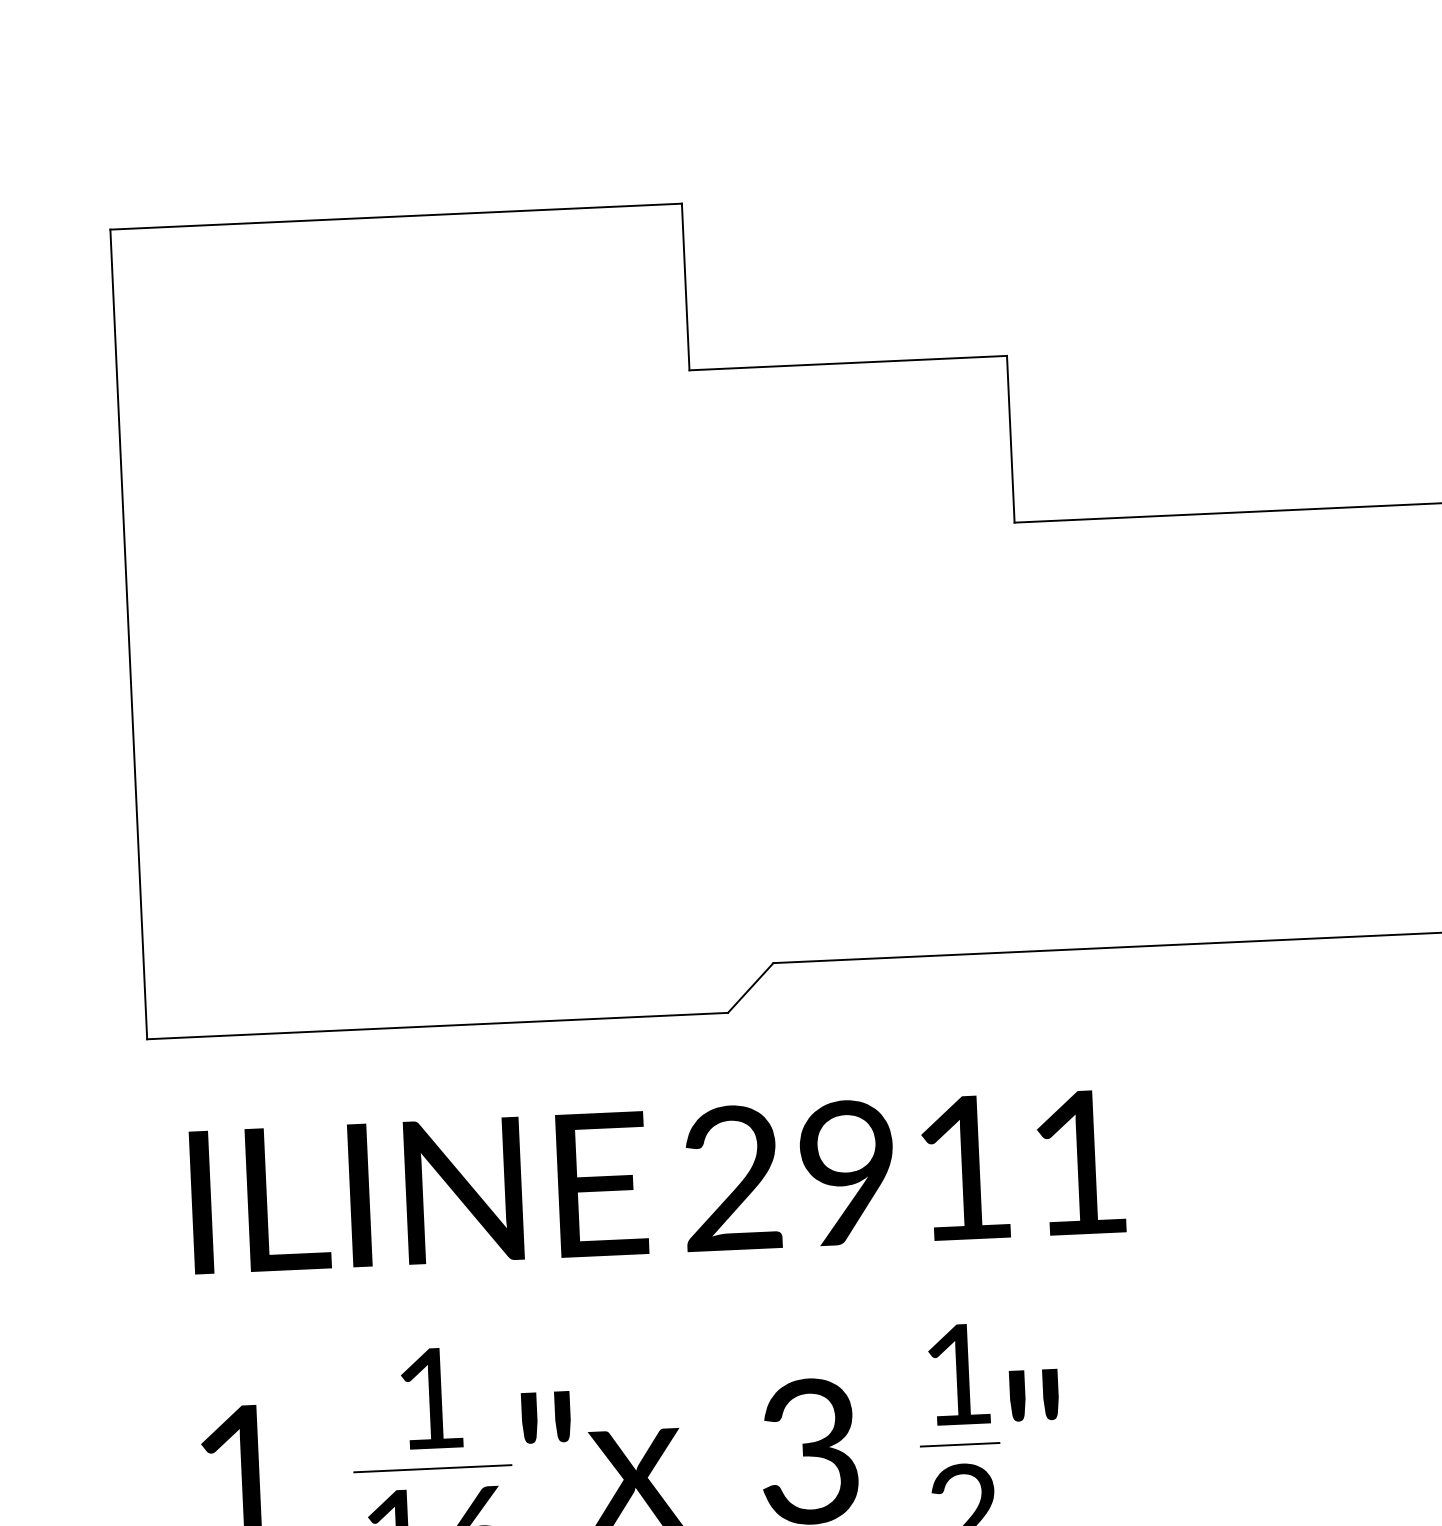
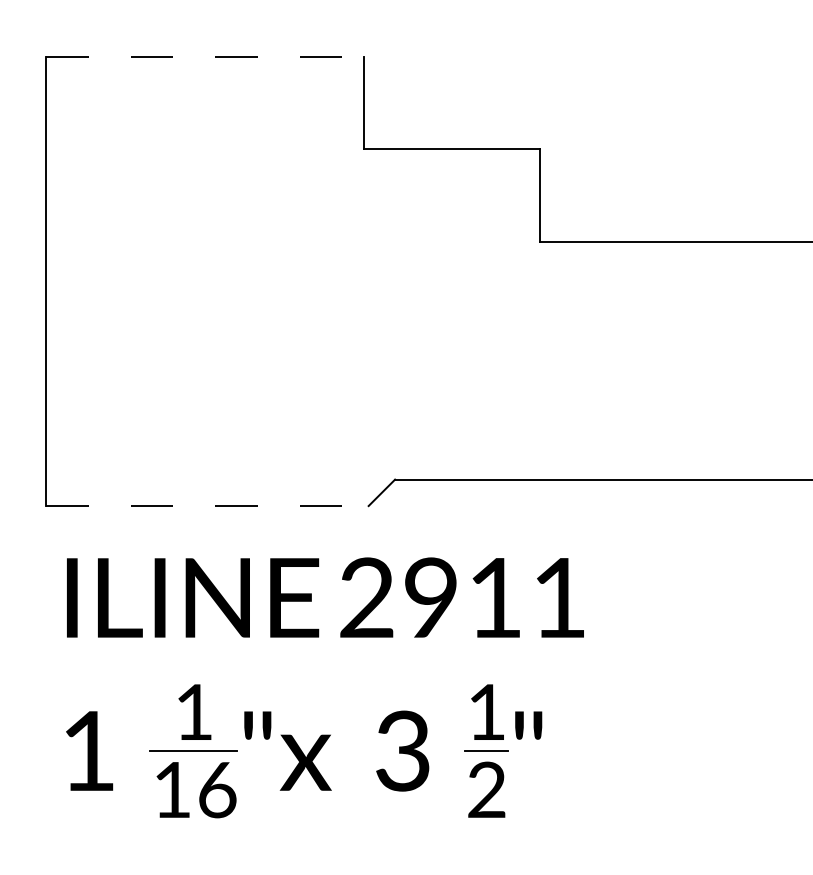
line: (395, 216) -> (204, 56), solid -> dashed
line: (437, 1026) -> (207, 506), solid -> dashed

